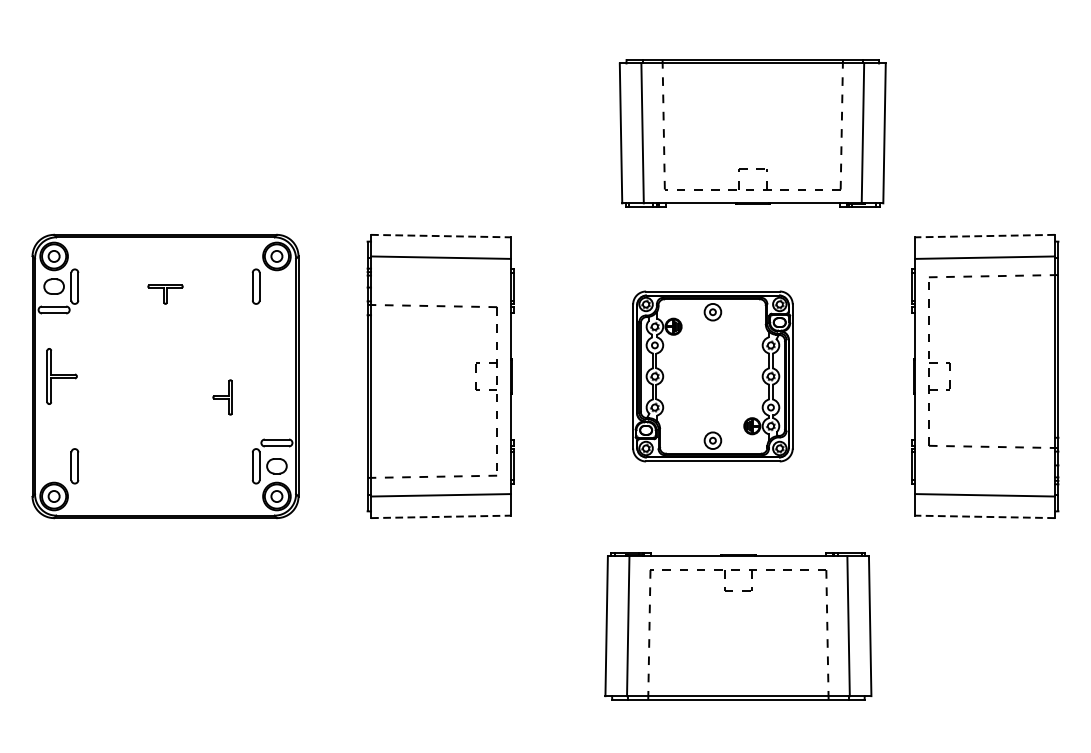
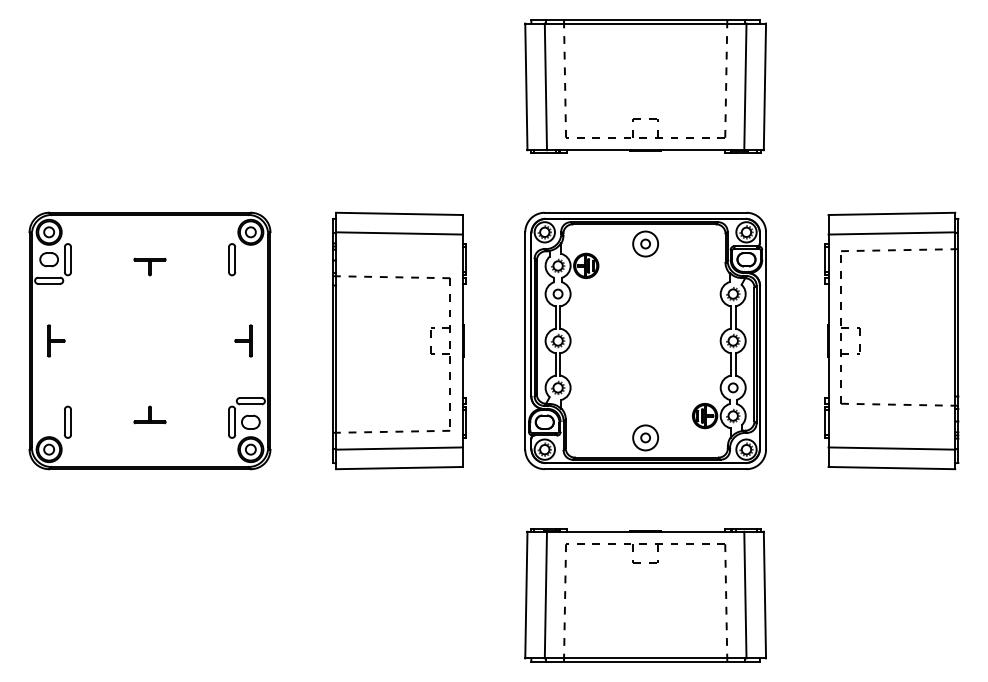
part: (752, 132) -> (645, 86), moved
line: (441, 235) -> (399, 213), dashed -> solid
line: (984, 235) -> (891, 213), dashed -> solid
part: (62, 375) -> (56, 340), size x0.62
part: (712, 375) -> (645, 340), size x1.67
part: (222, 396) -> (243, 340), moved
part: (164, 457) -> (149, 414), added
line: (441, 517) -> (399, 468), dashed -> solid
line: (984, 517) -> (891, 468), dashed -> solid
part: (738, 626) -> (645, 595), moved

